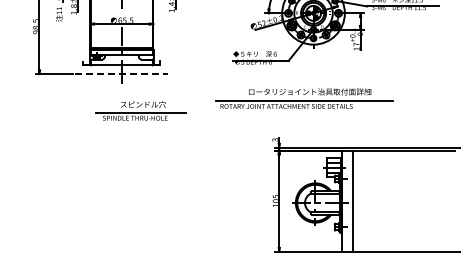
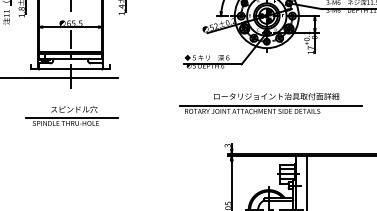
line: (121, 74) -> (70, 78), dashed -> solid
part: (304, 98) -> (270, 103), moved
part: (140, 110) -> (71, 115), moved

